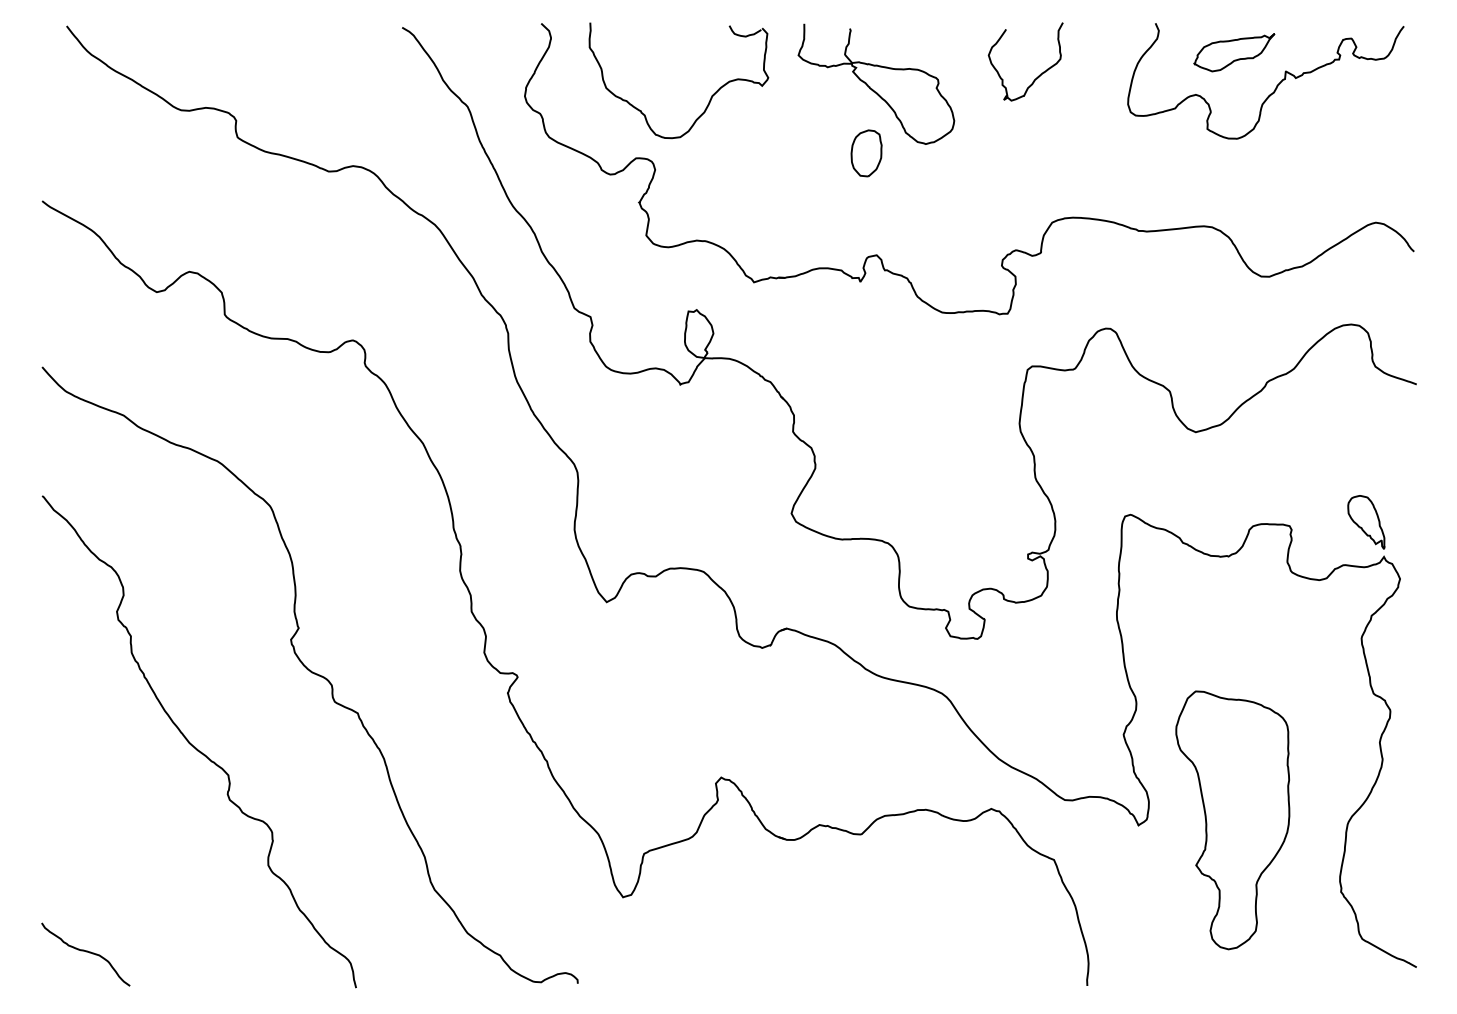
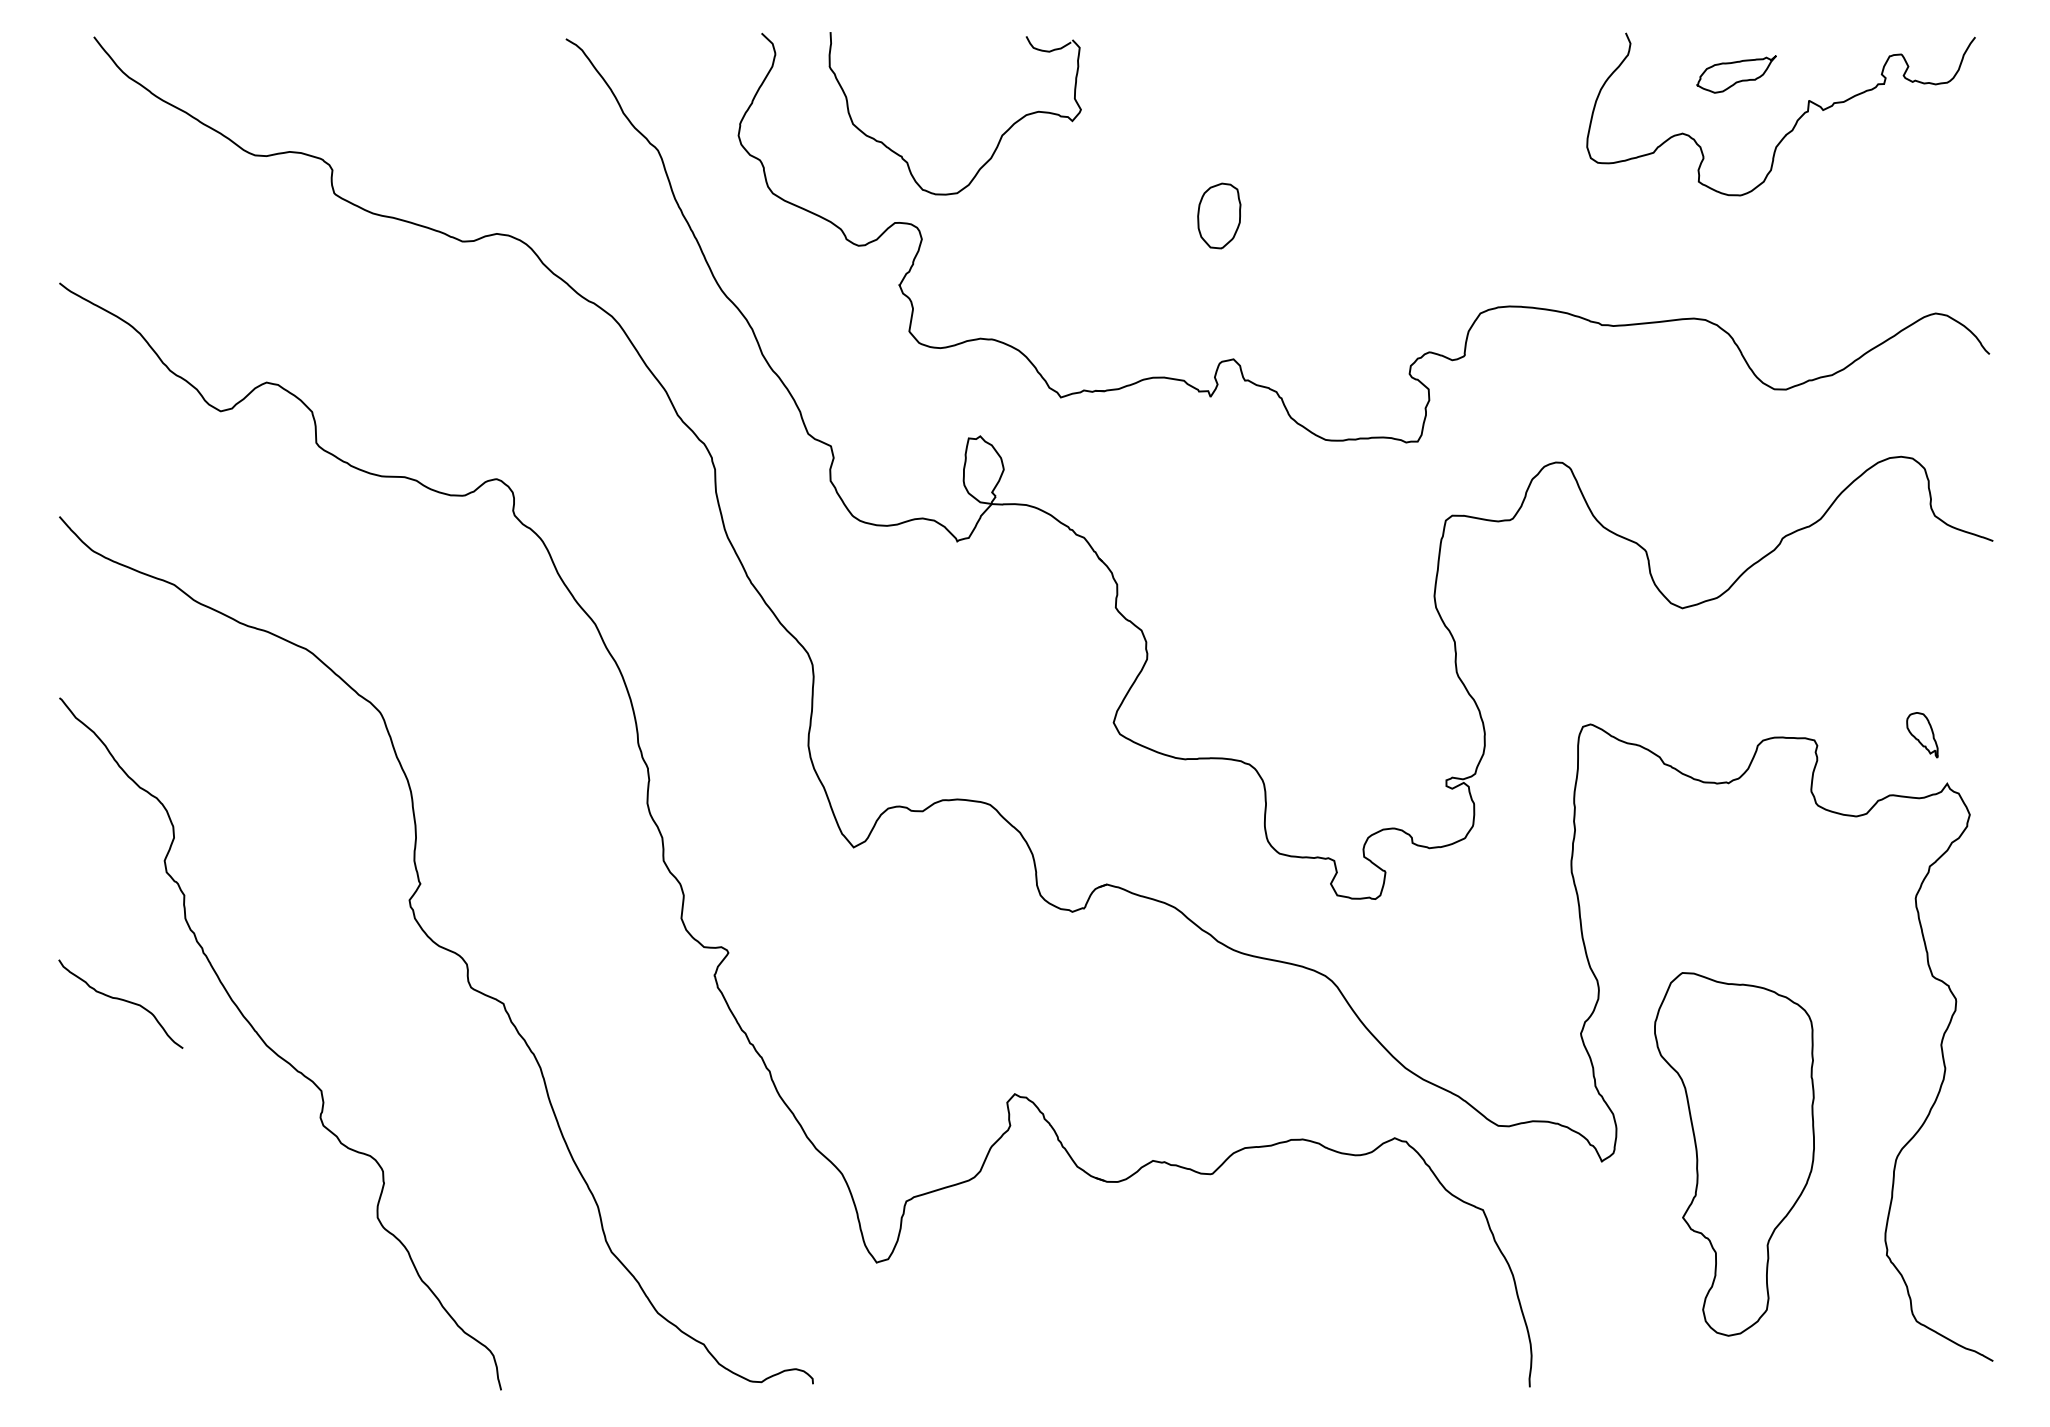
part: (1234, 52) -> (1736, 74), size x0.7
curve: (1038, 75) -> (1461, 106), removed
curve: (871, 88) -> (1226, 124), removed
part: (1366, 522) -> (1922, 735), size x0.6
curve: (85, 951) -> (120, 1000), moved

